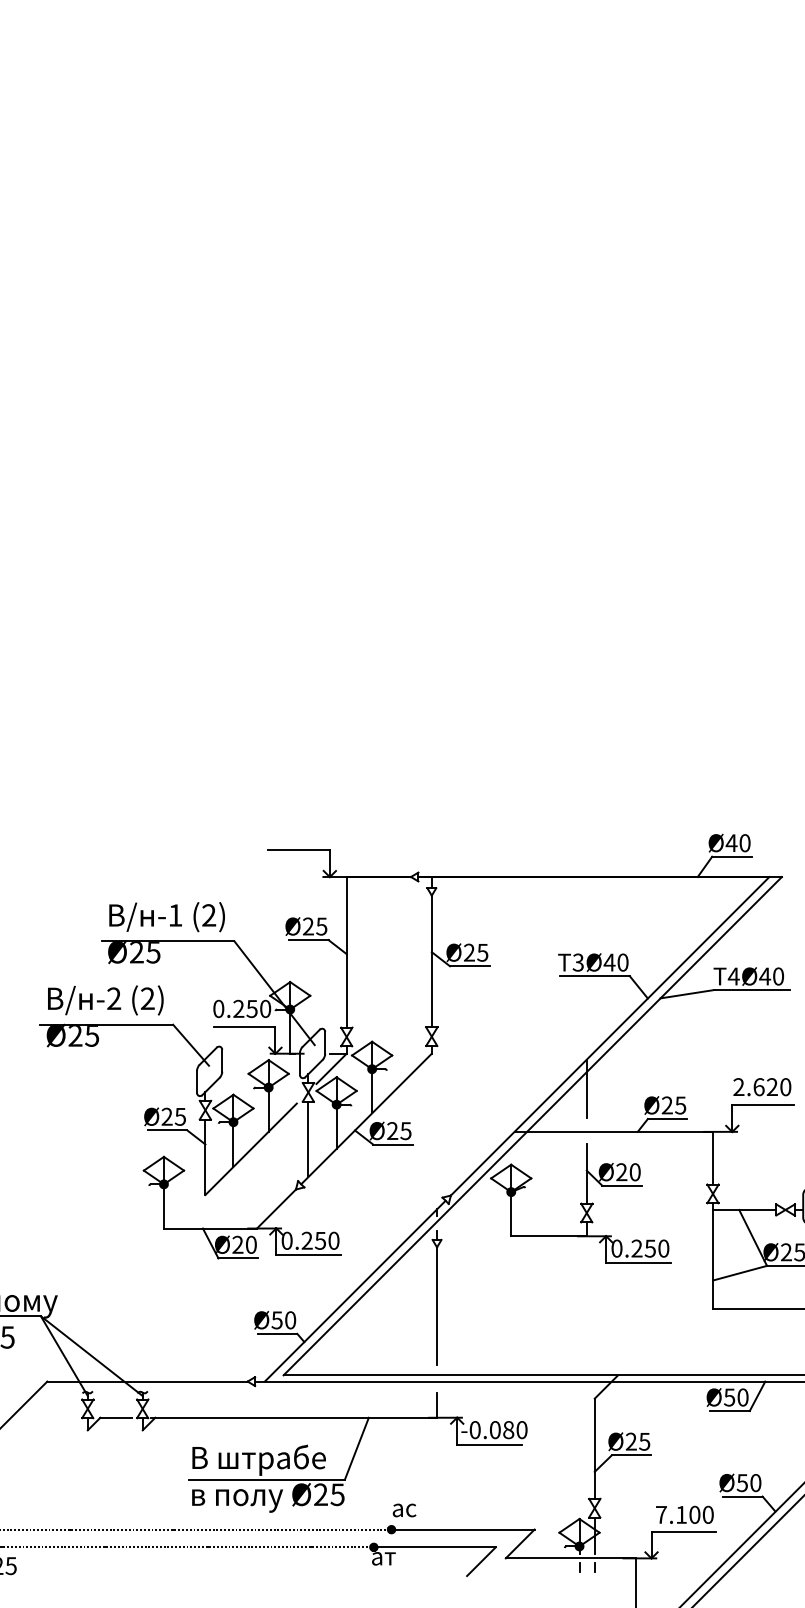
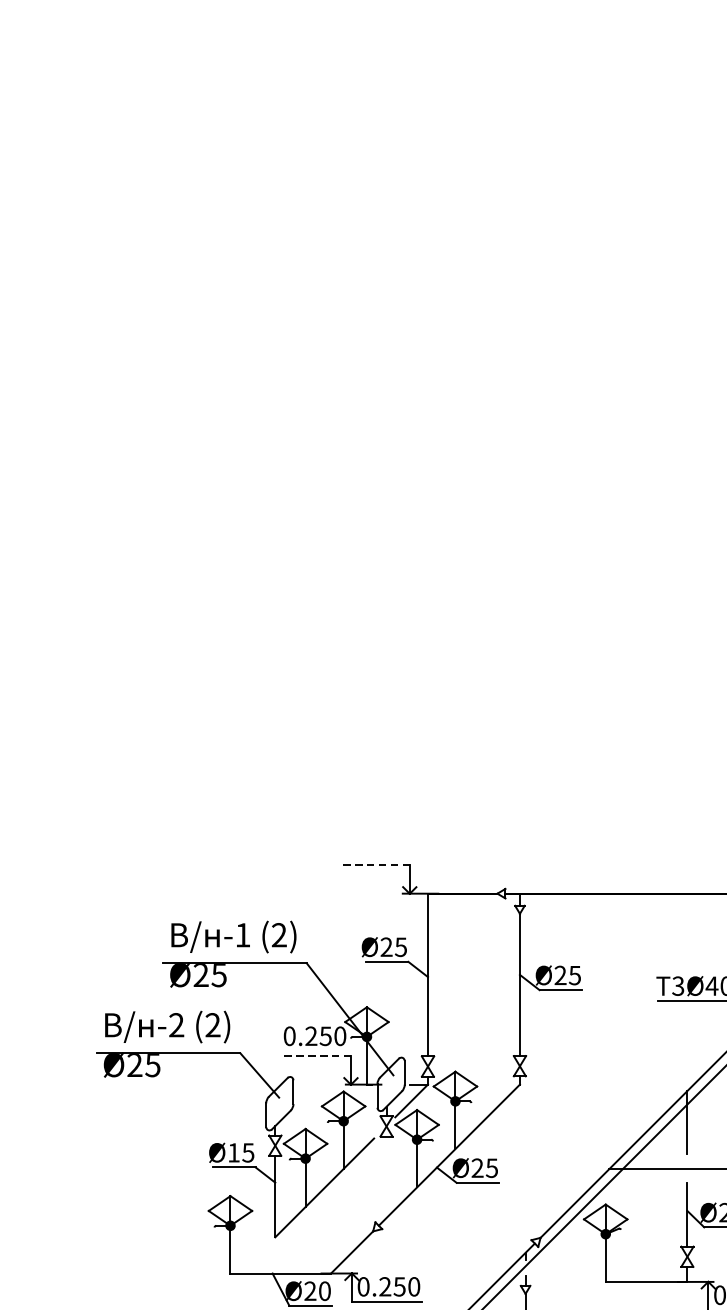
line: (299, 850) -> (376, 865), solid -> dashed
line: (244, 1026) -> (317, 1055), solid -> dashed
text: (166, 1116) -> (233, 1152), Ø25 -> Ø15
line: (308, 1139) -> (386, 1177), removed

